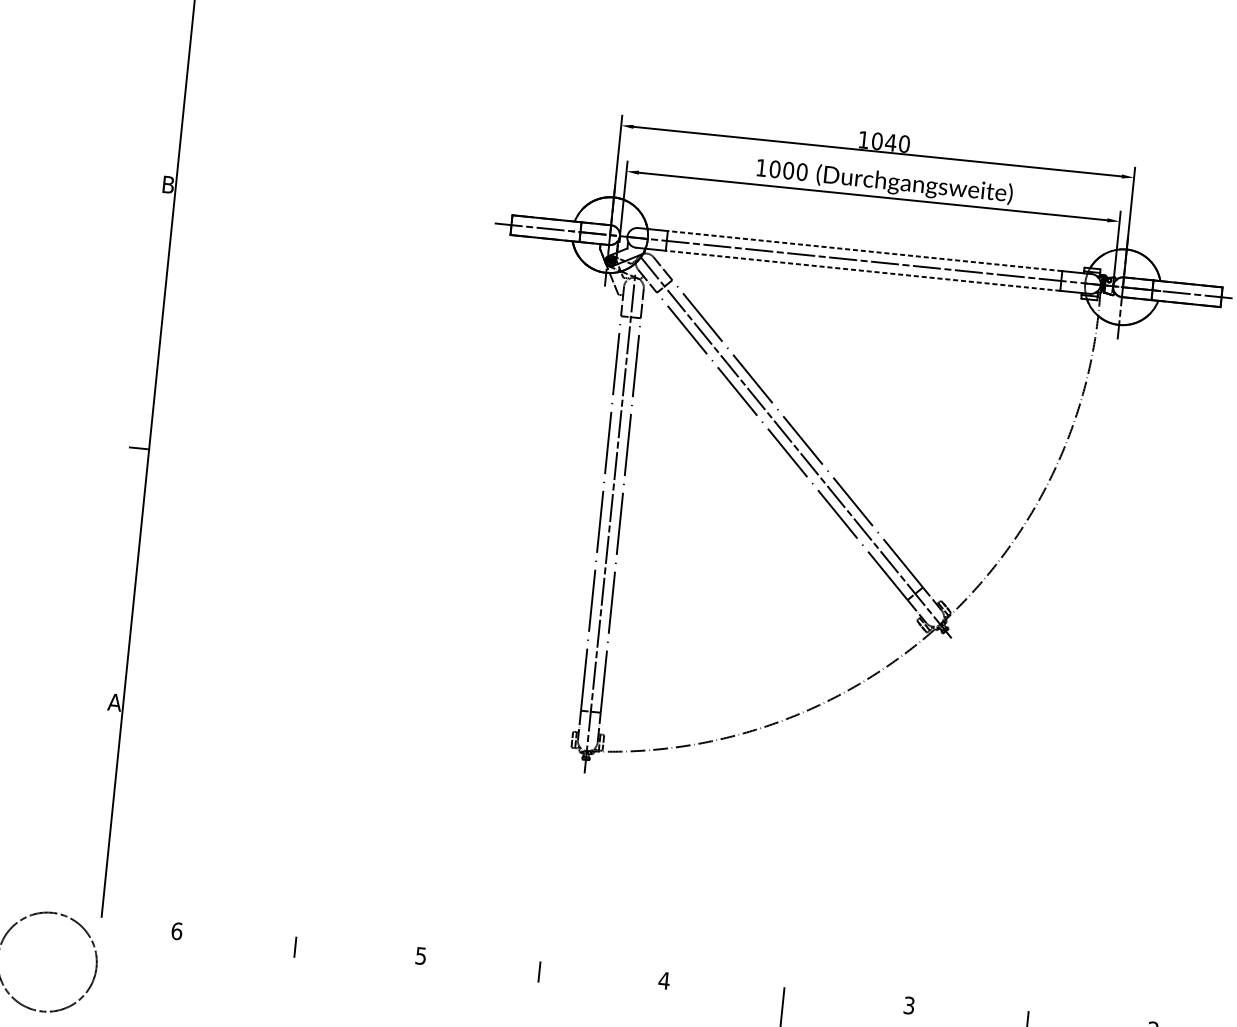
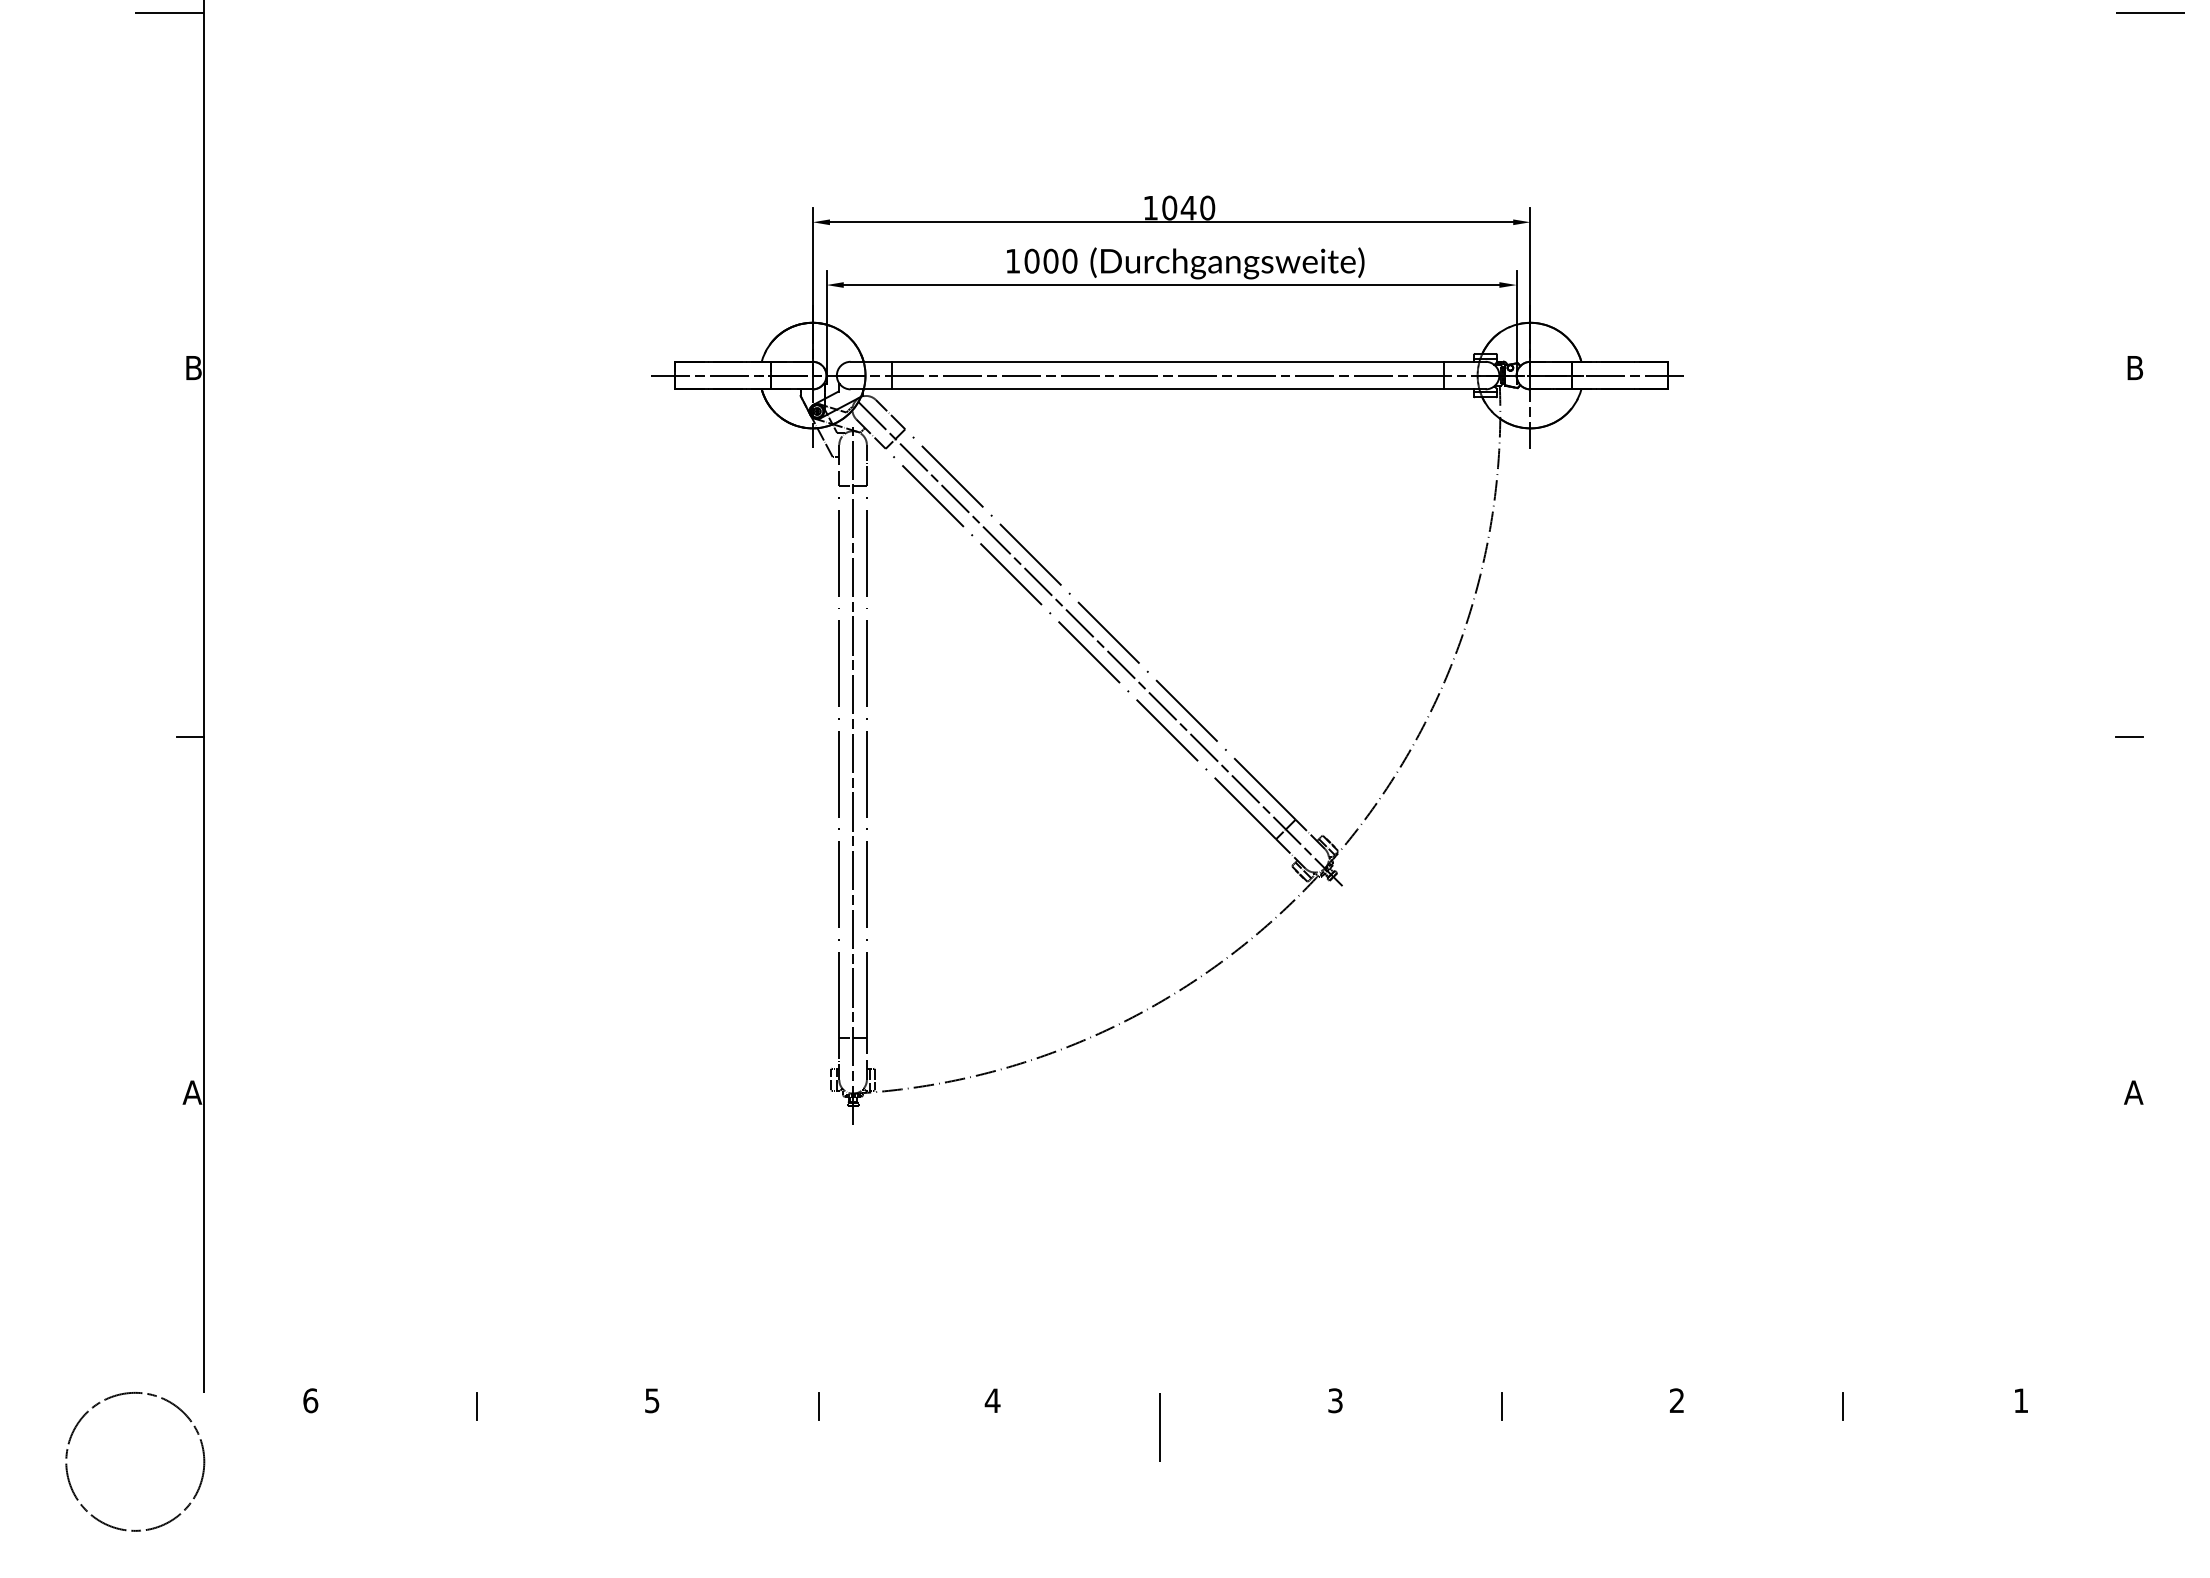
line: (864, 250) -> (1167, 361), dashed -> solid
line: (862, 270) -> (1167, 389), dashed -> solid

